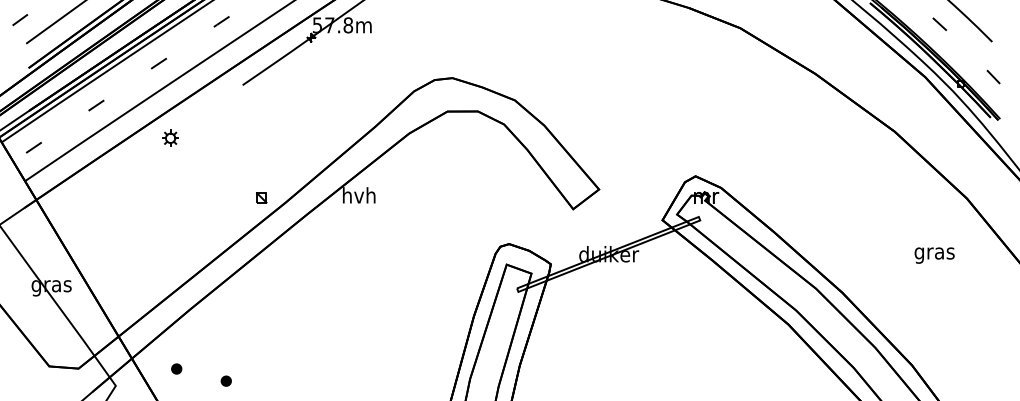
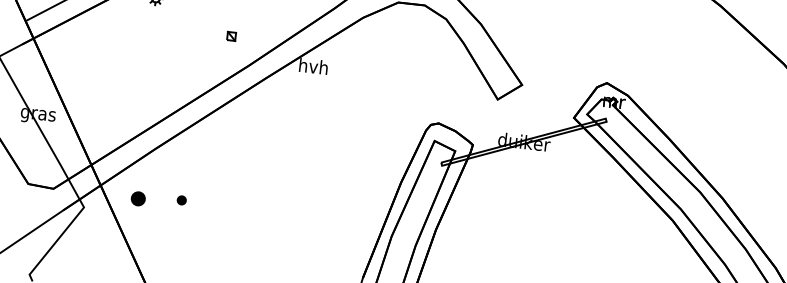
part: (261, 197) -> (231, 36), moved
part: (176, 368) -> (138, 198), size x1.6
part: (225, 380) -> (181, 199), moved

